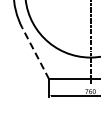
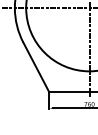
line: (35, 53) -> (36, 67), dashed -> solid

